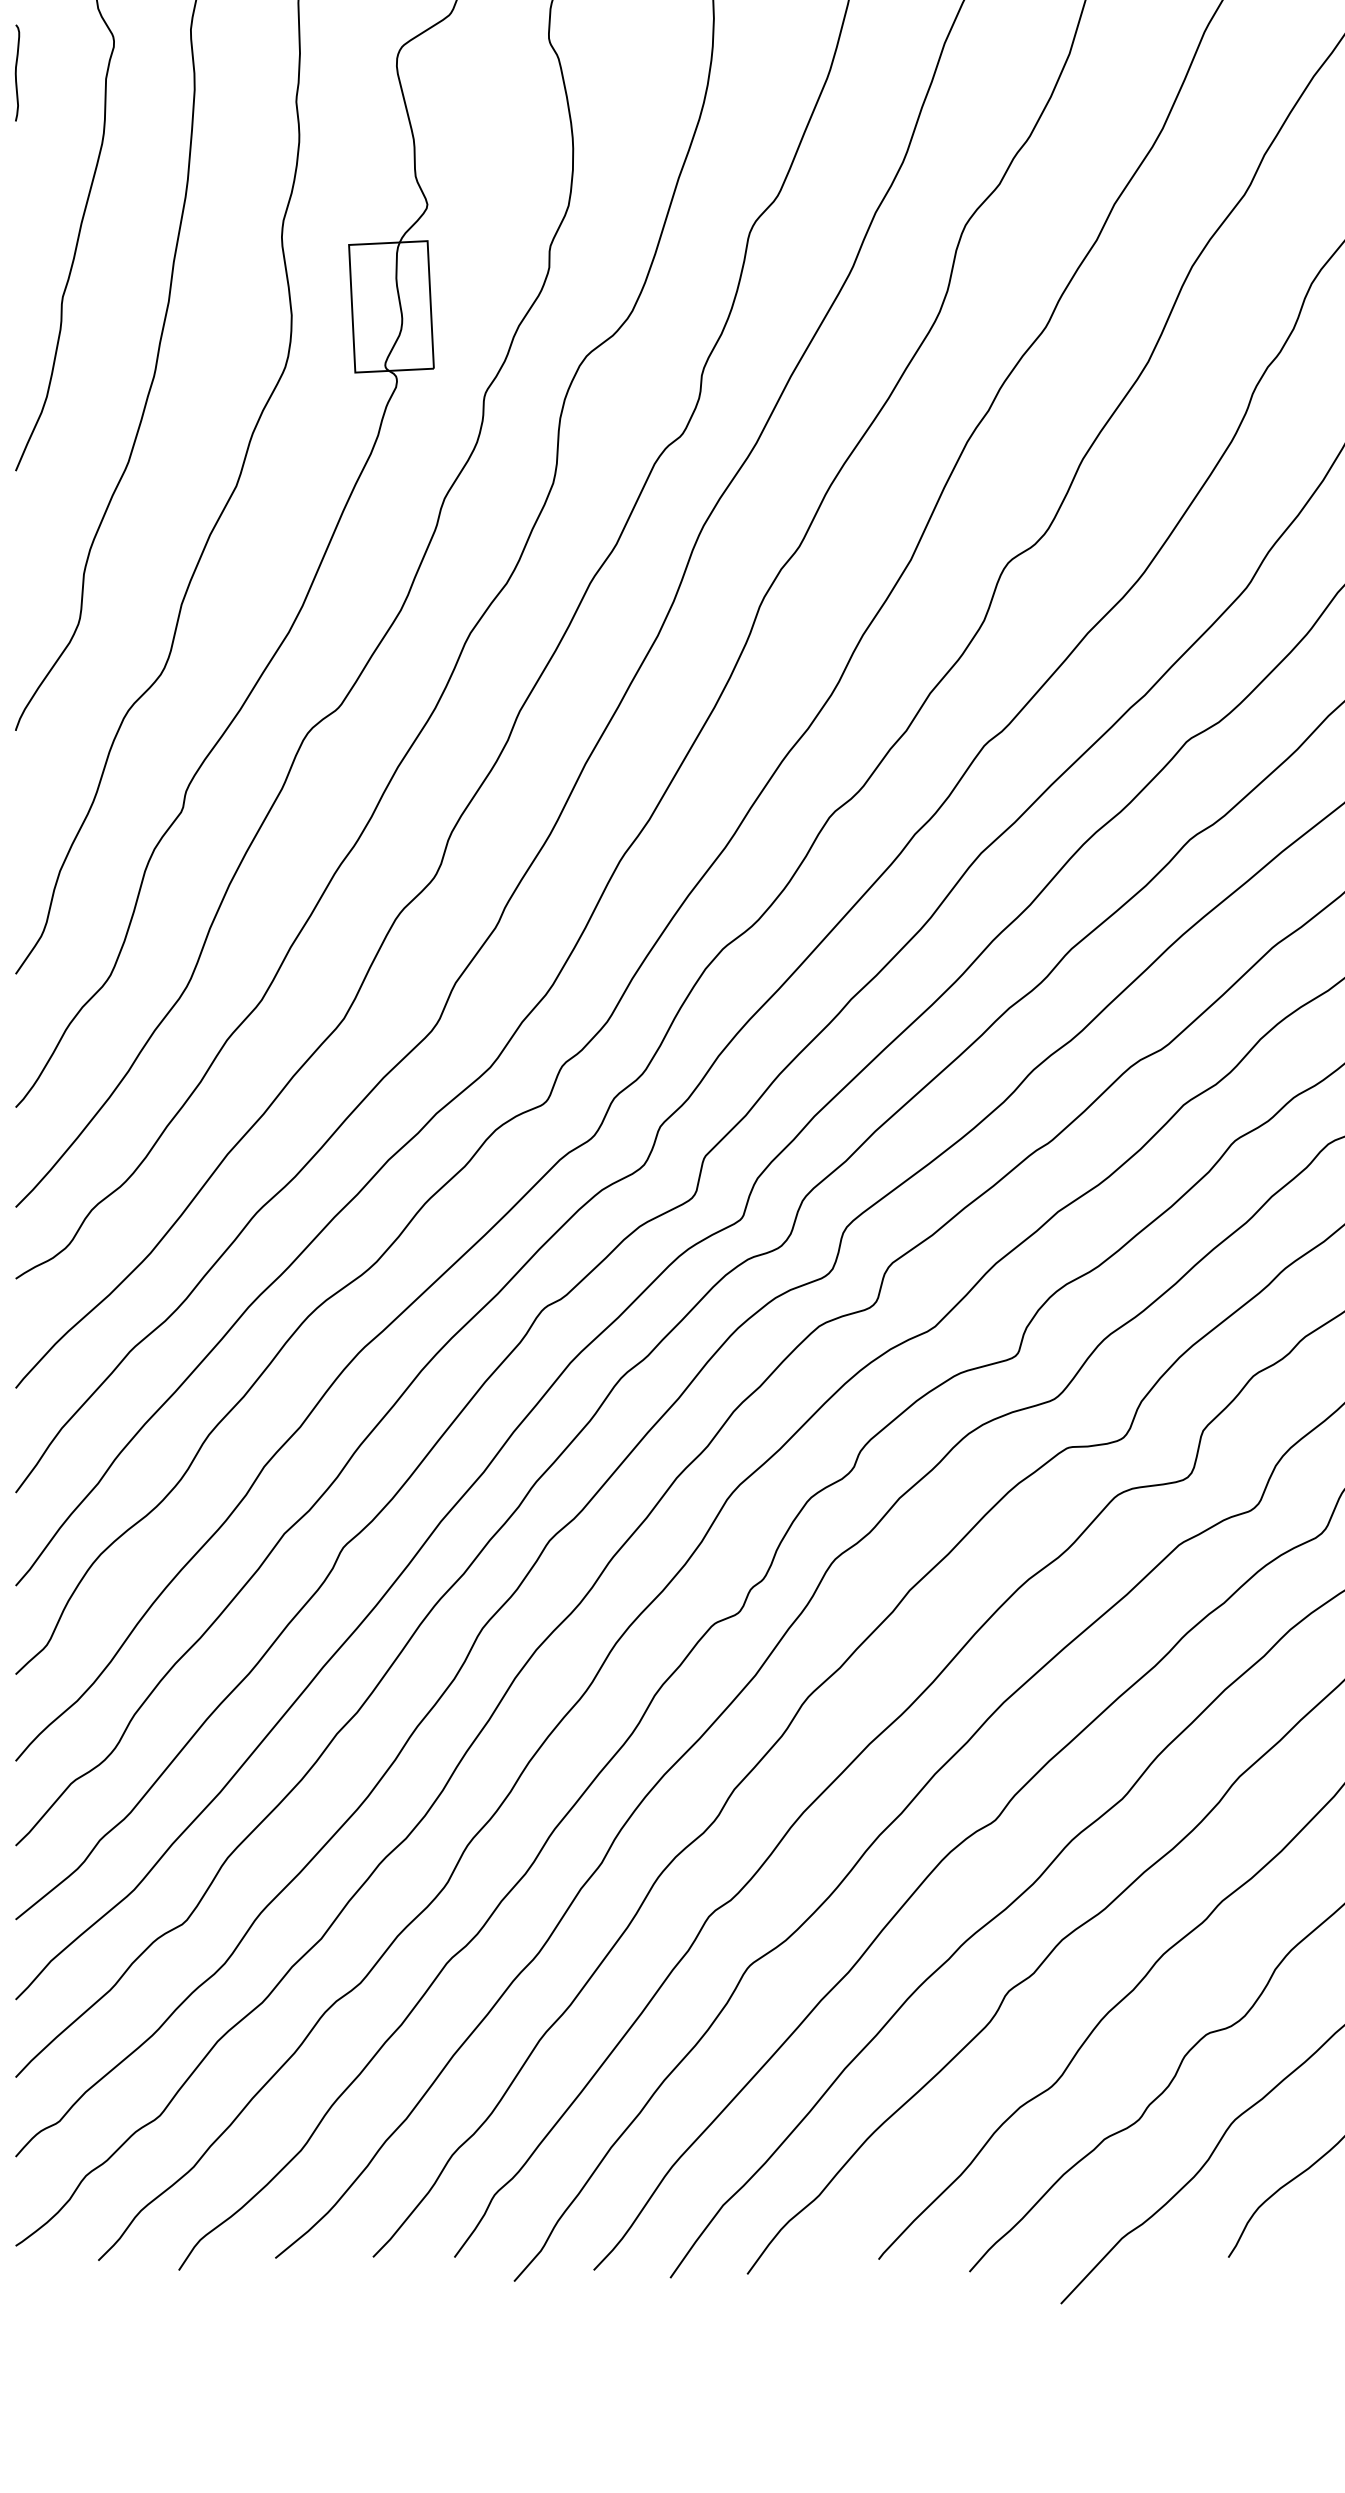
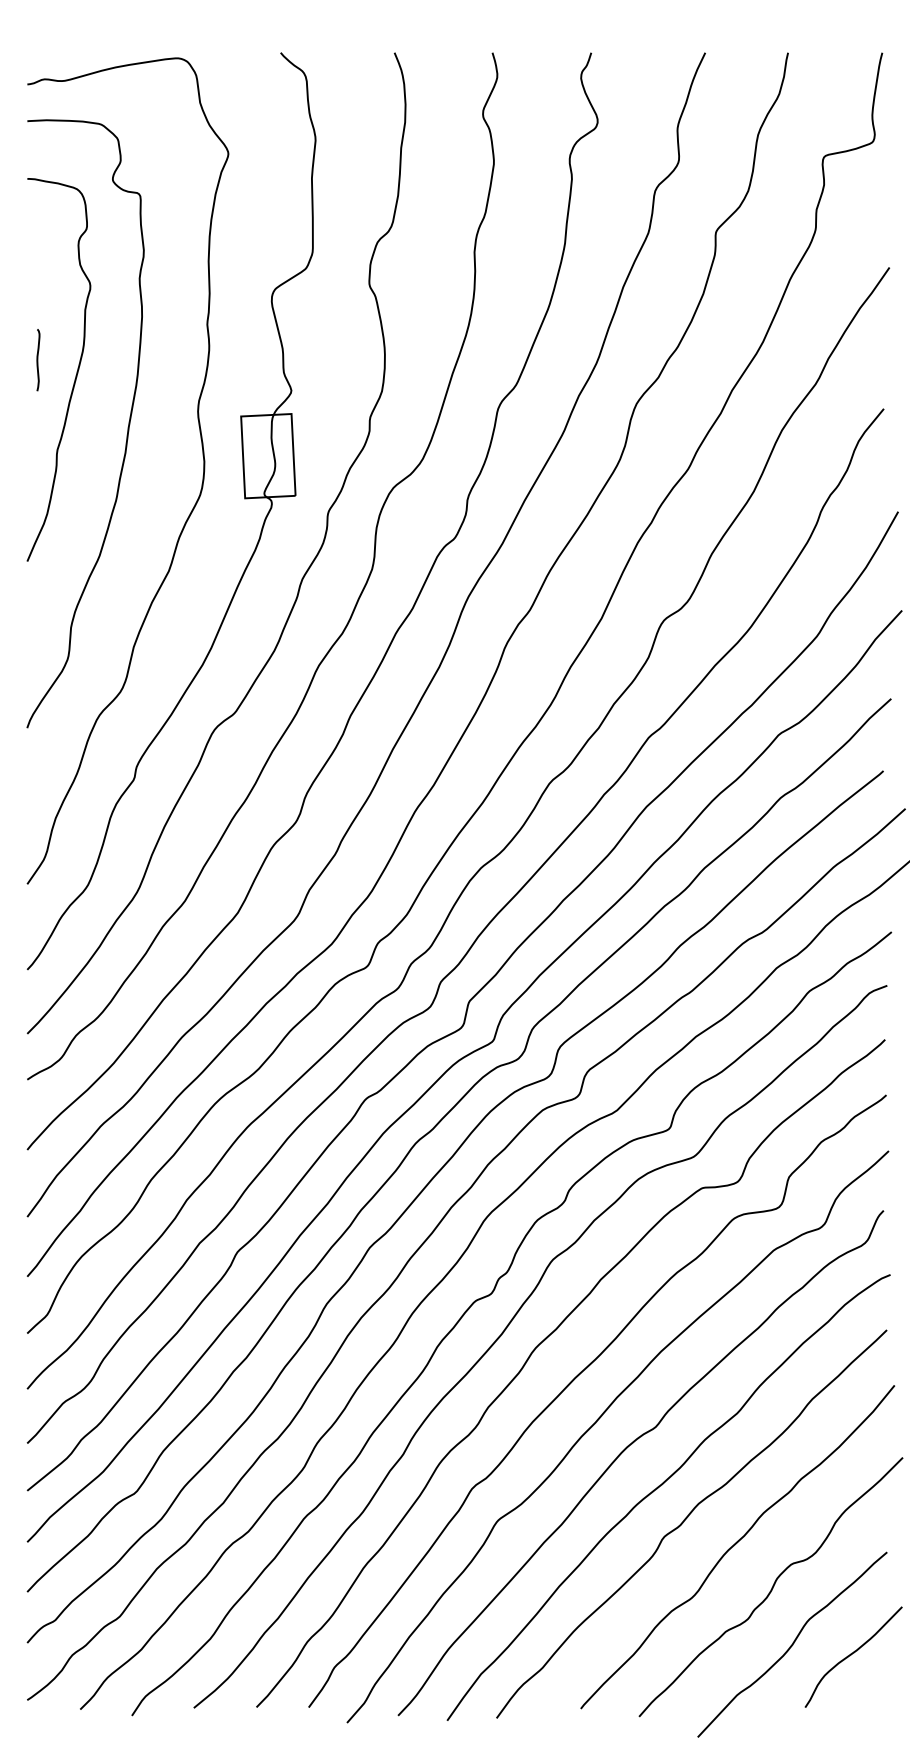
curve: (17, 73) -> (38, 360), moved

